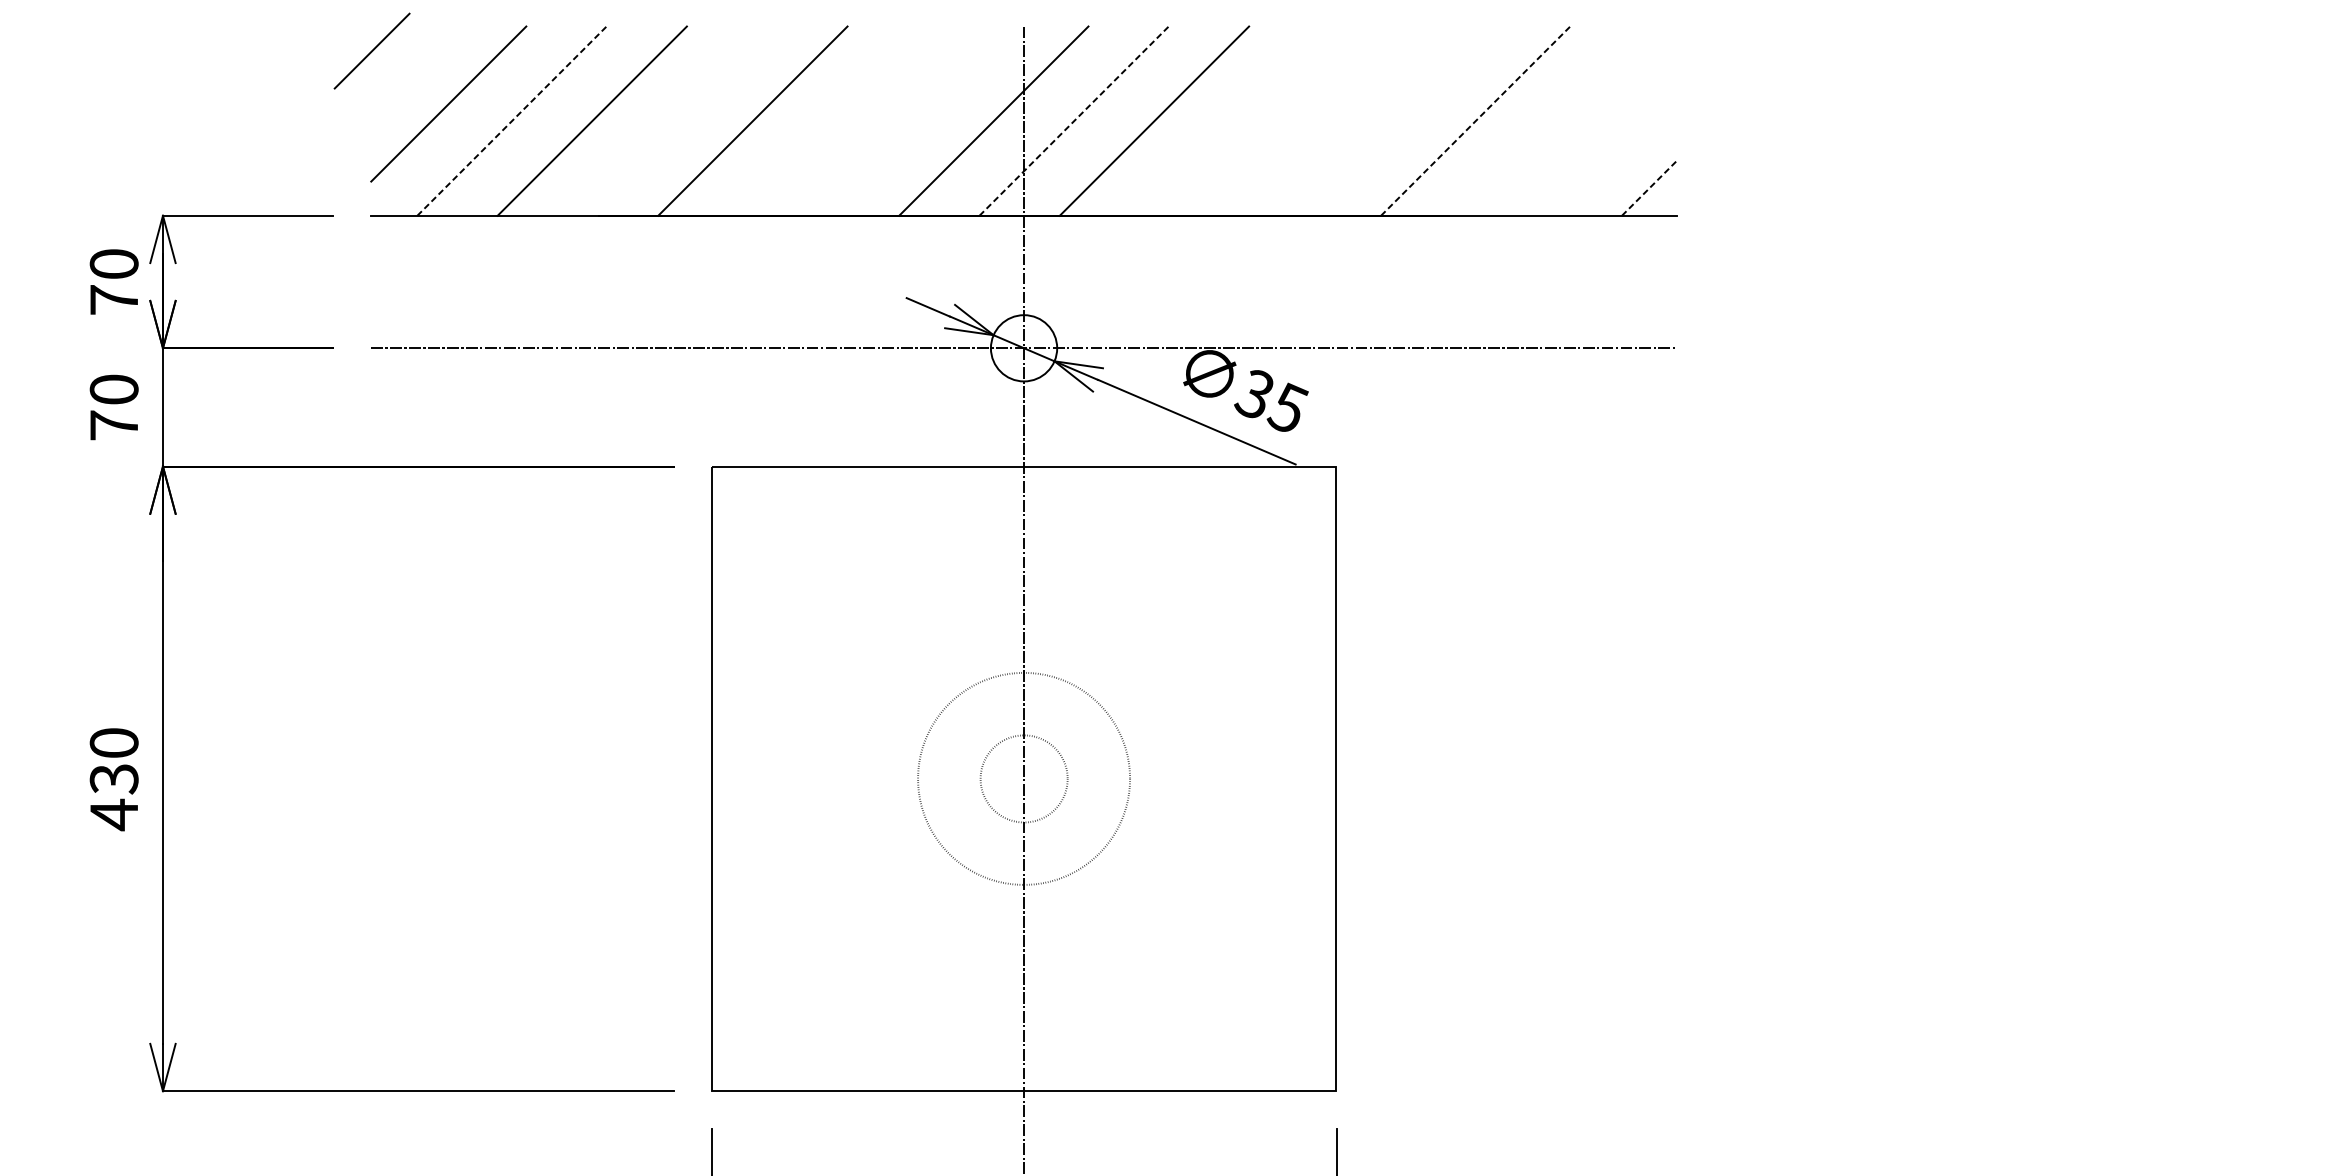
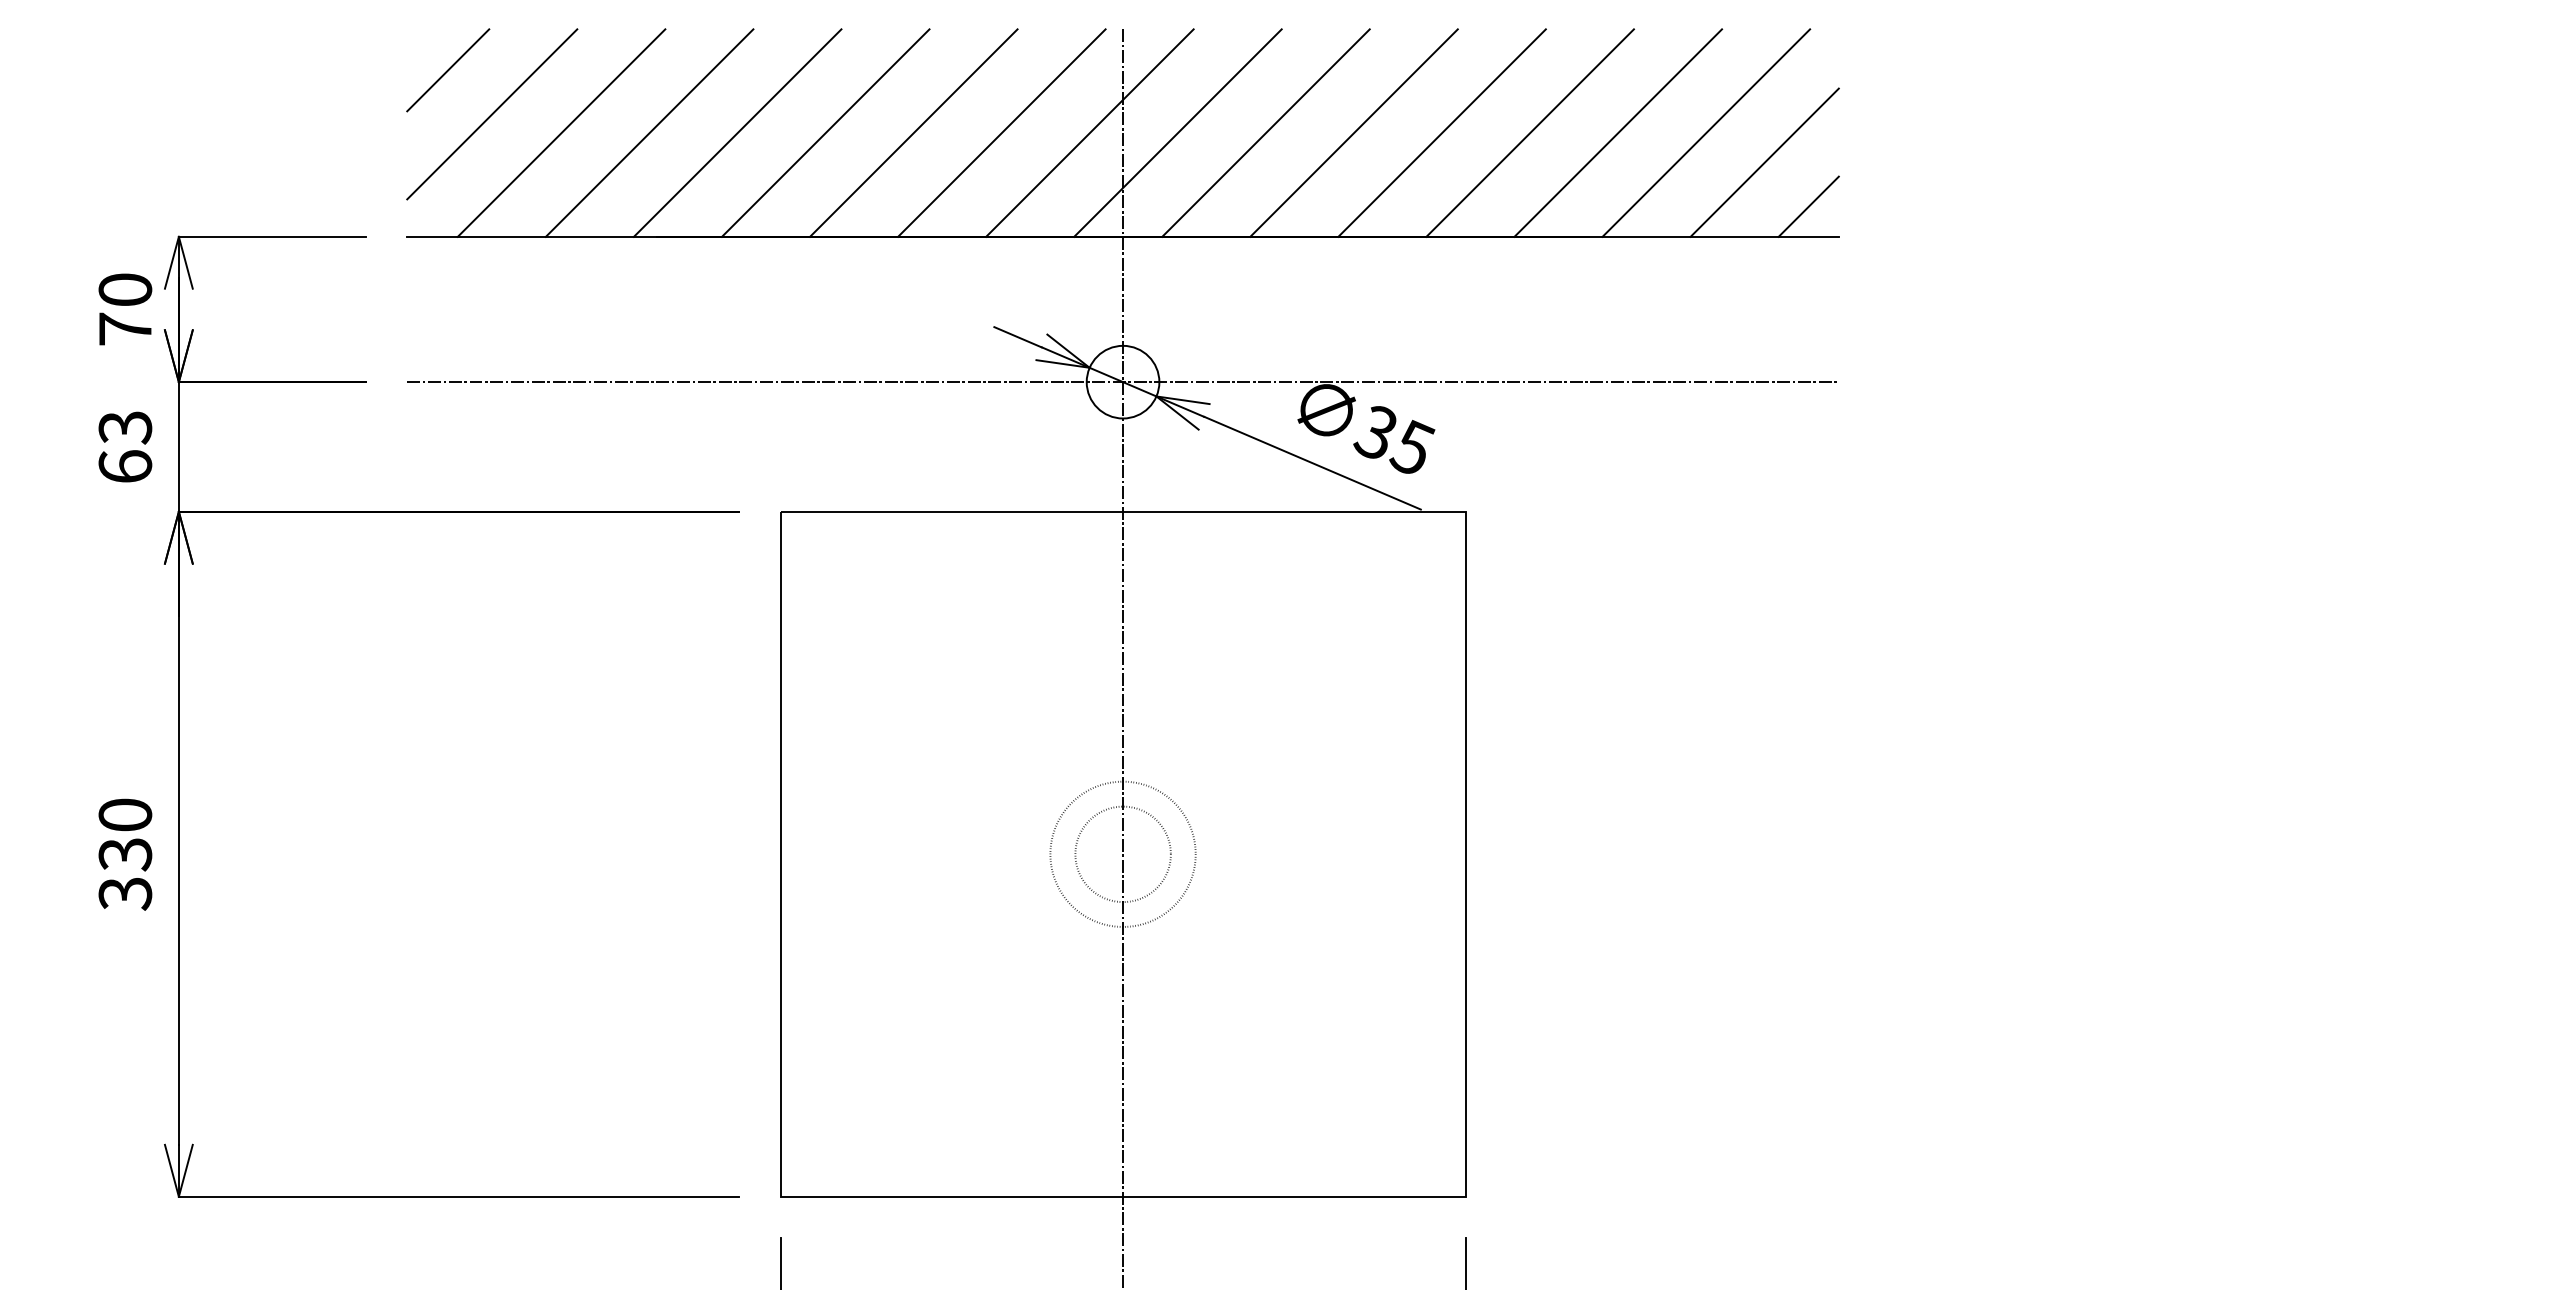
line: (372, 51) -> (448, 70), moved
line: (672, 120) -> (737, 132), added
line: (832, 120) -> (913, 132), added
line: (913, 120) -> (1001, 132), added
line: (1234, 120) -> (1353, 132), added
line: (1314, 120) -> (1441, 132), added
line: (1394, 120) -> (1529, 132), added
line: (1556, 120) -> (1706, 132), added
line: (511, 121) -> (561, 133), dashed -> solid
line: (1073, 121) -> (1177, 133), dashed -> solid
line: (1475, 121) -> (1618, 133), dashed -> solid
line: (1609, 147) -> (1764, 162), added
line: (1649, 188) -> (1808, 206), dashed -> solid
text: (114, 406) -> (125, 446), 70 -> 63
circle: (1023, 778) -> (1122, 853), size x0.62
text: (114, 814) -> (125, 893), 430 -> 330

